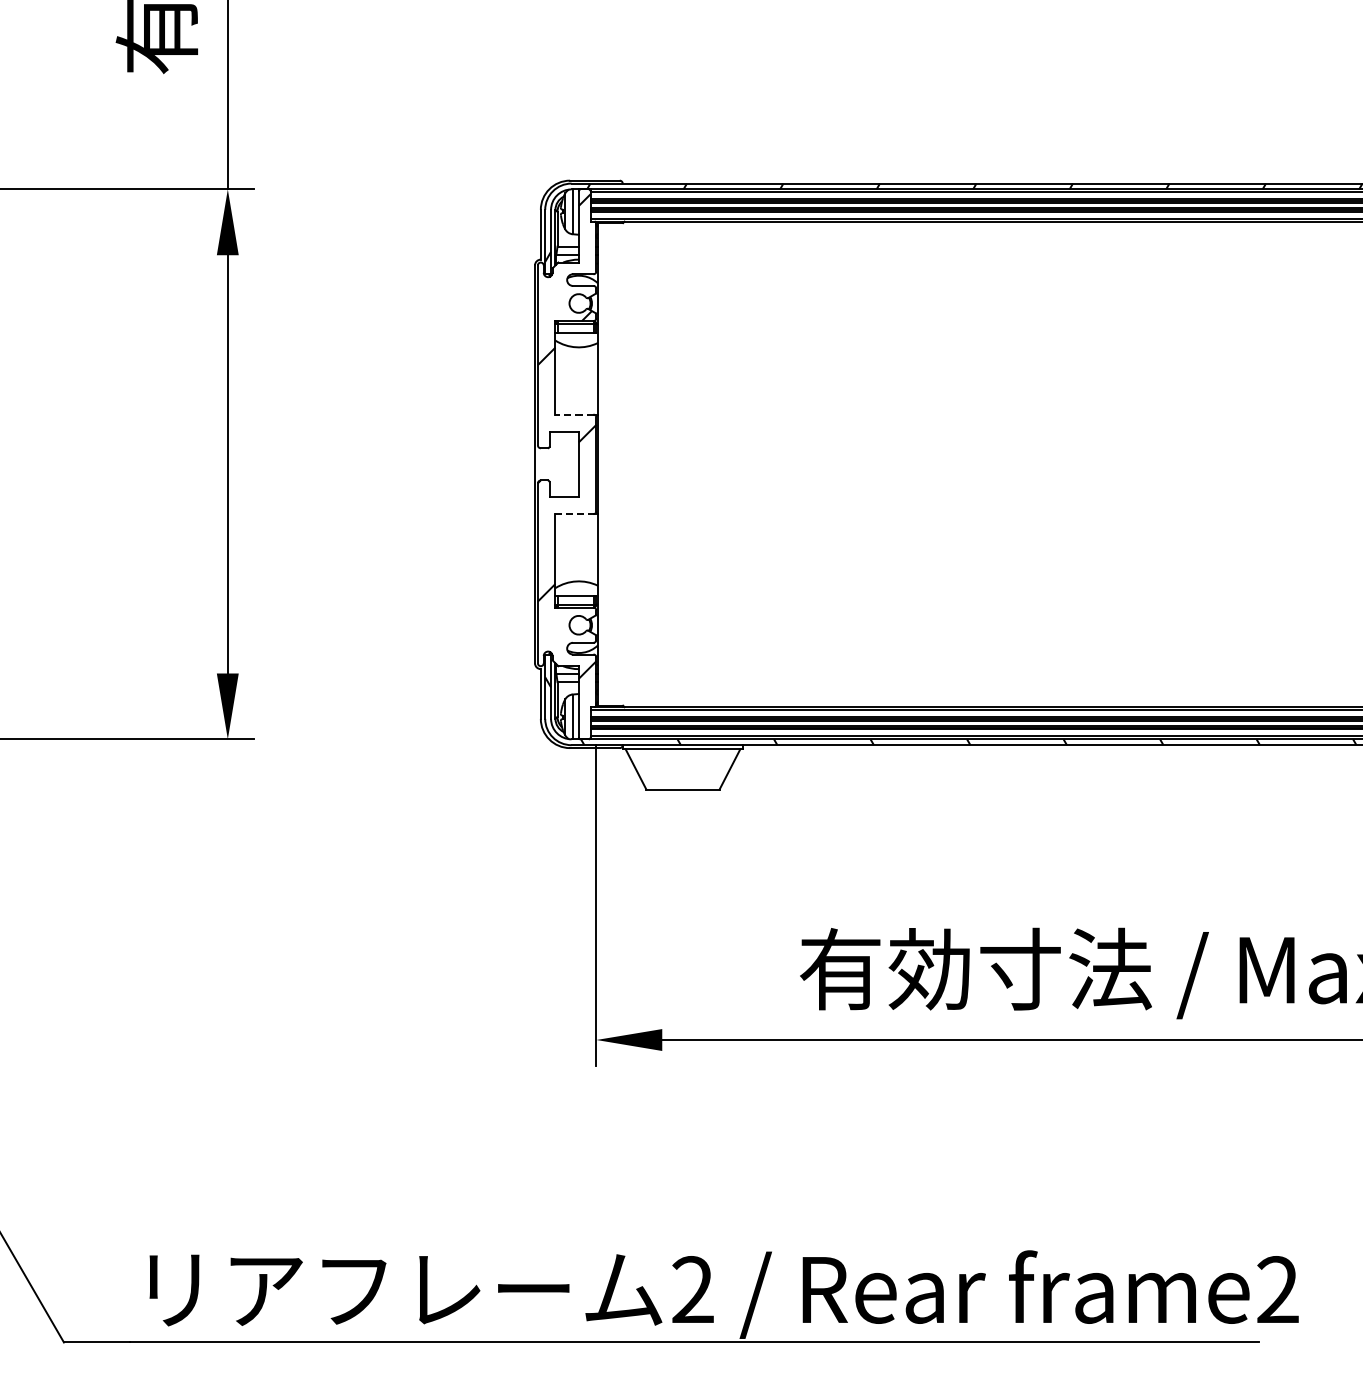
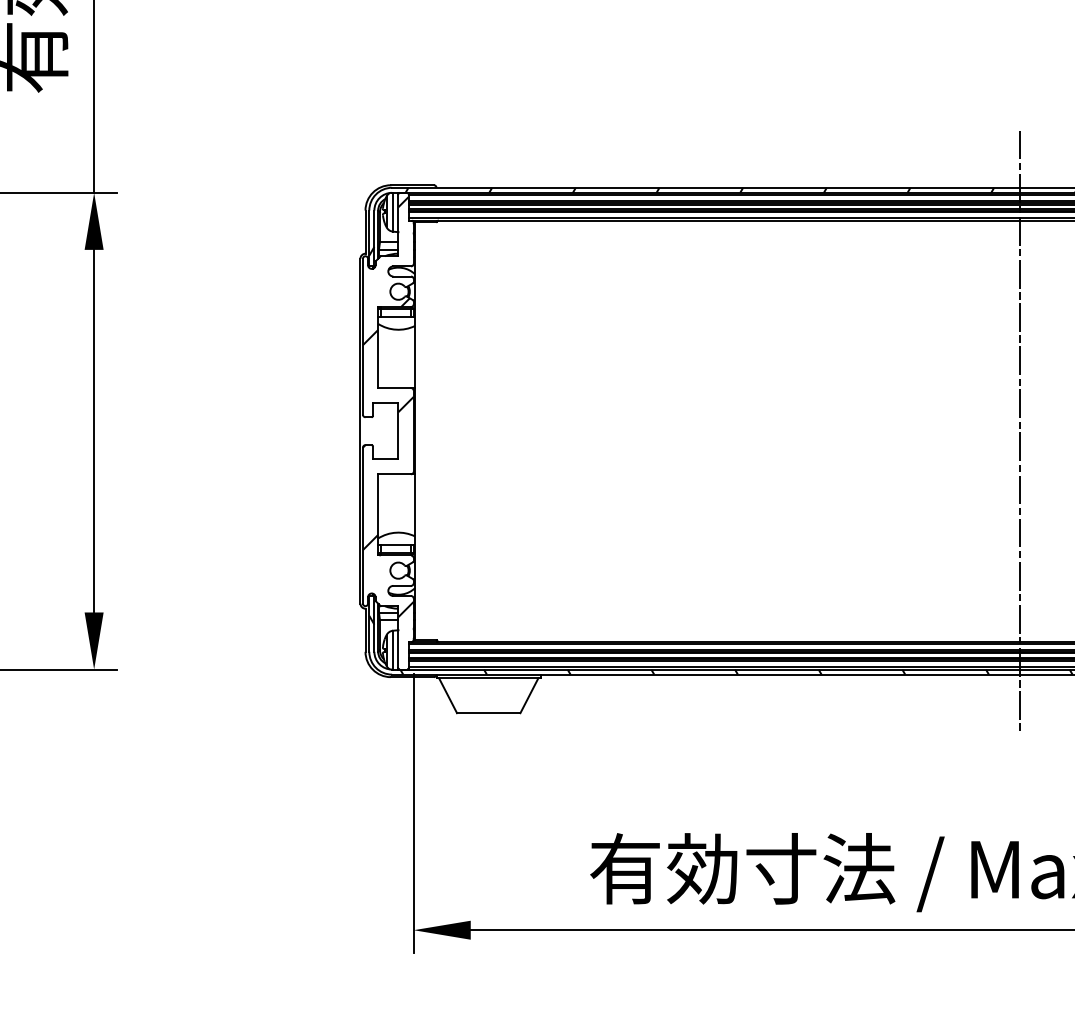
line: (573, 414) -> (393, 387), dashed -> solid
line: (1295, 464) -> (1019, 431), added
line: (574, 514) -> (394, 474), dashed -> solid

